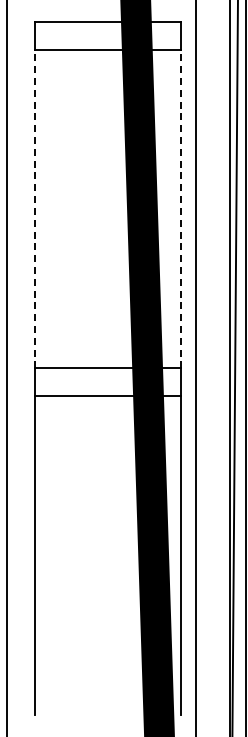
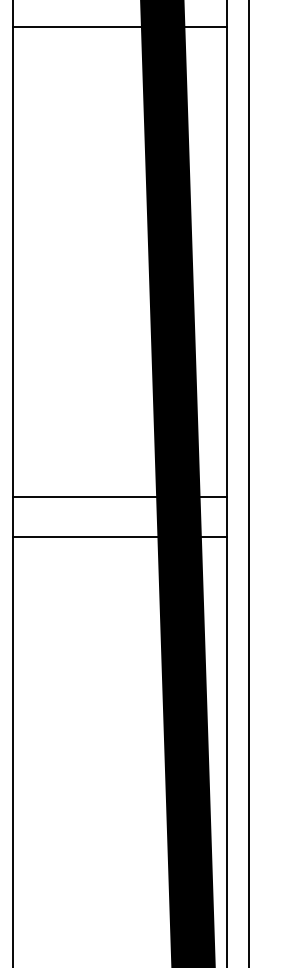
line: (34, 208) -> (11, 261), dashed -> solid
line: (180, 208) -> (226, 261), dashed -> solid

